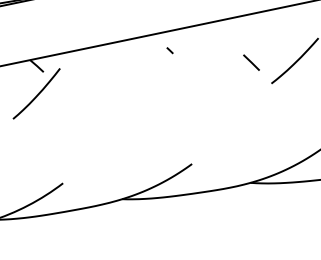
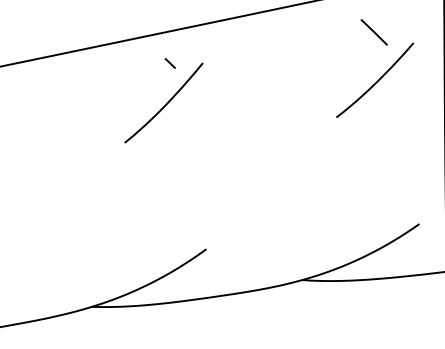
line: (251, 62) -> (374, 32), moved
curve: (167, 74) -> (166, 102), added

